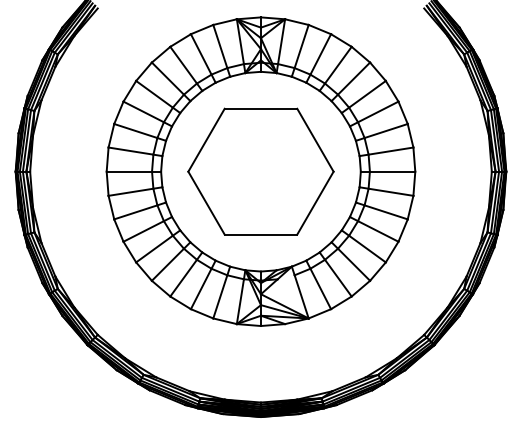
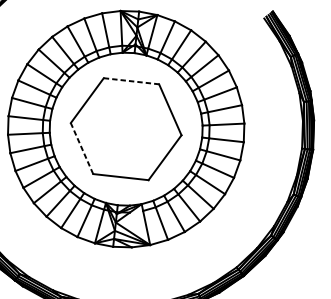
line: (261, 108) -> (131, 81), solid -> dashed
line: (206, 202) -> (82, 148), solid -> dashed

